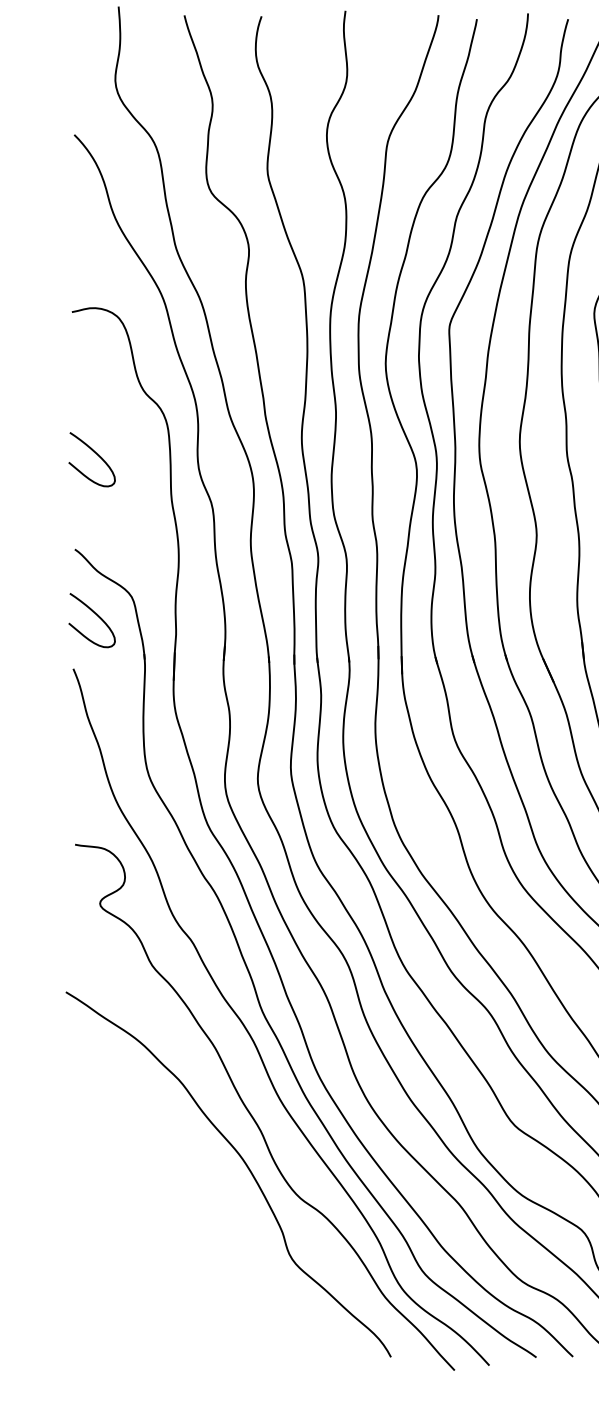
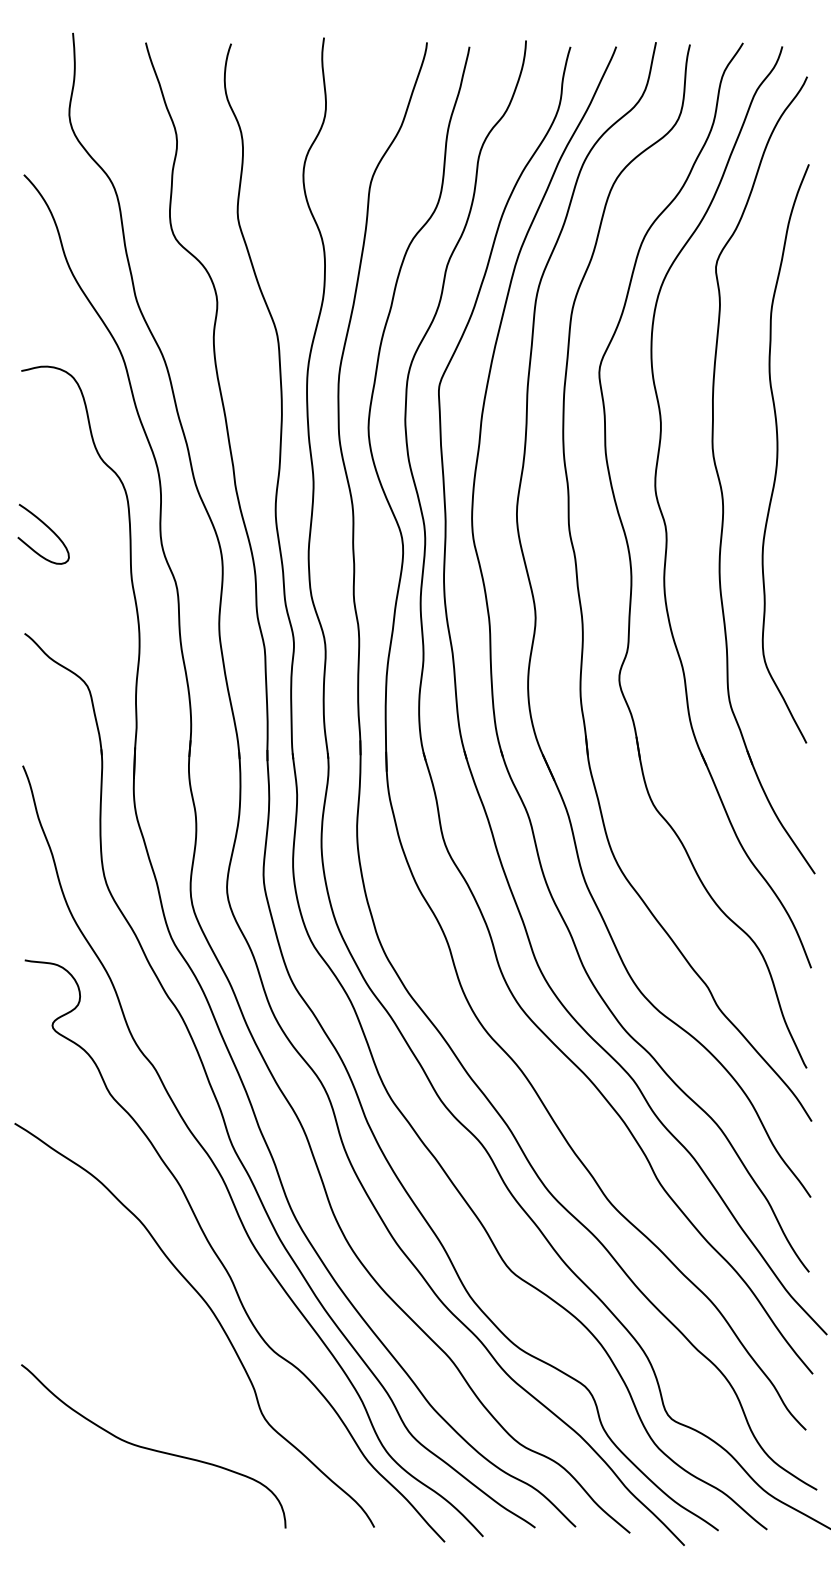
curve: (96, 615) -> (48, 706), removed
curve: (189, 1285) -> (151, 1448), added

